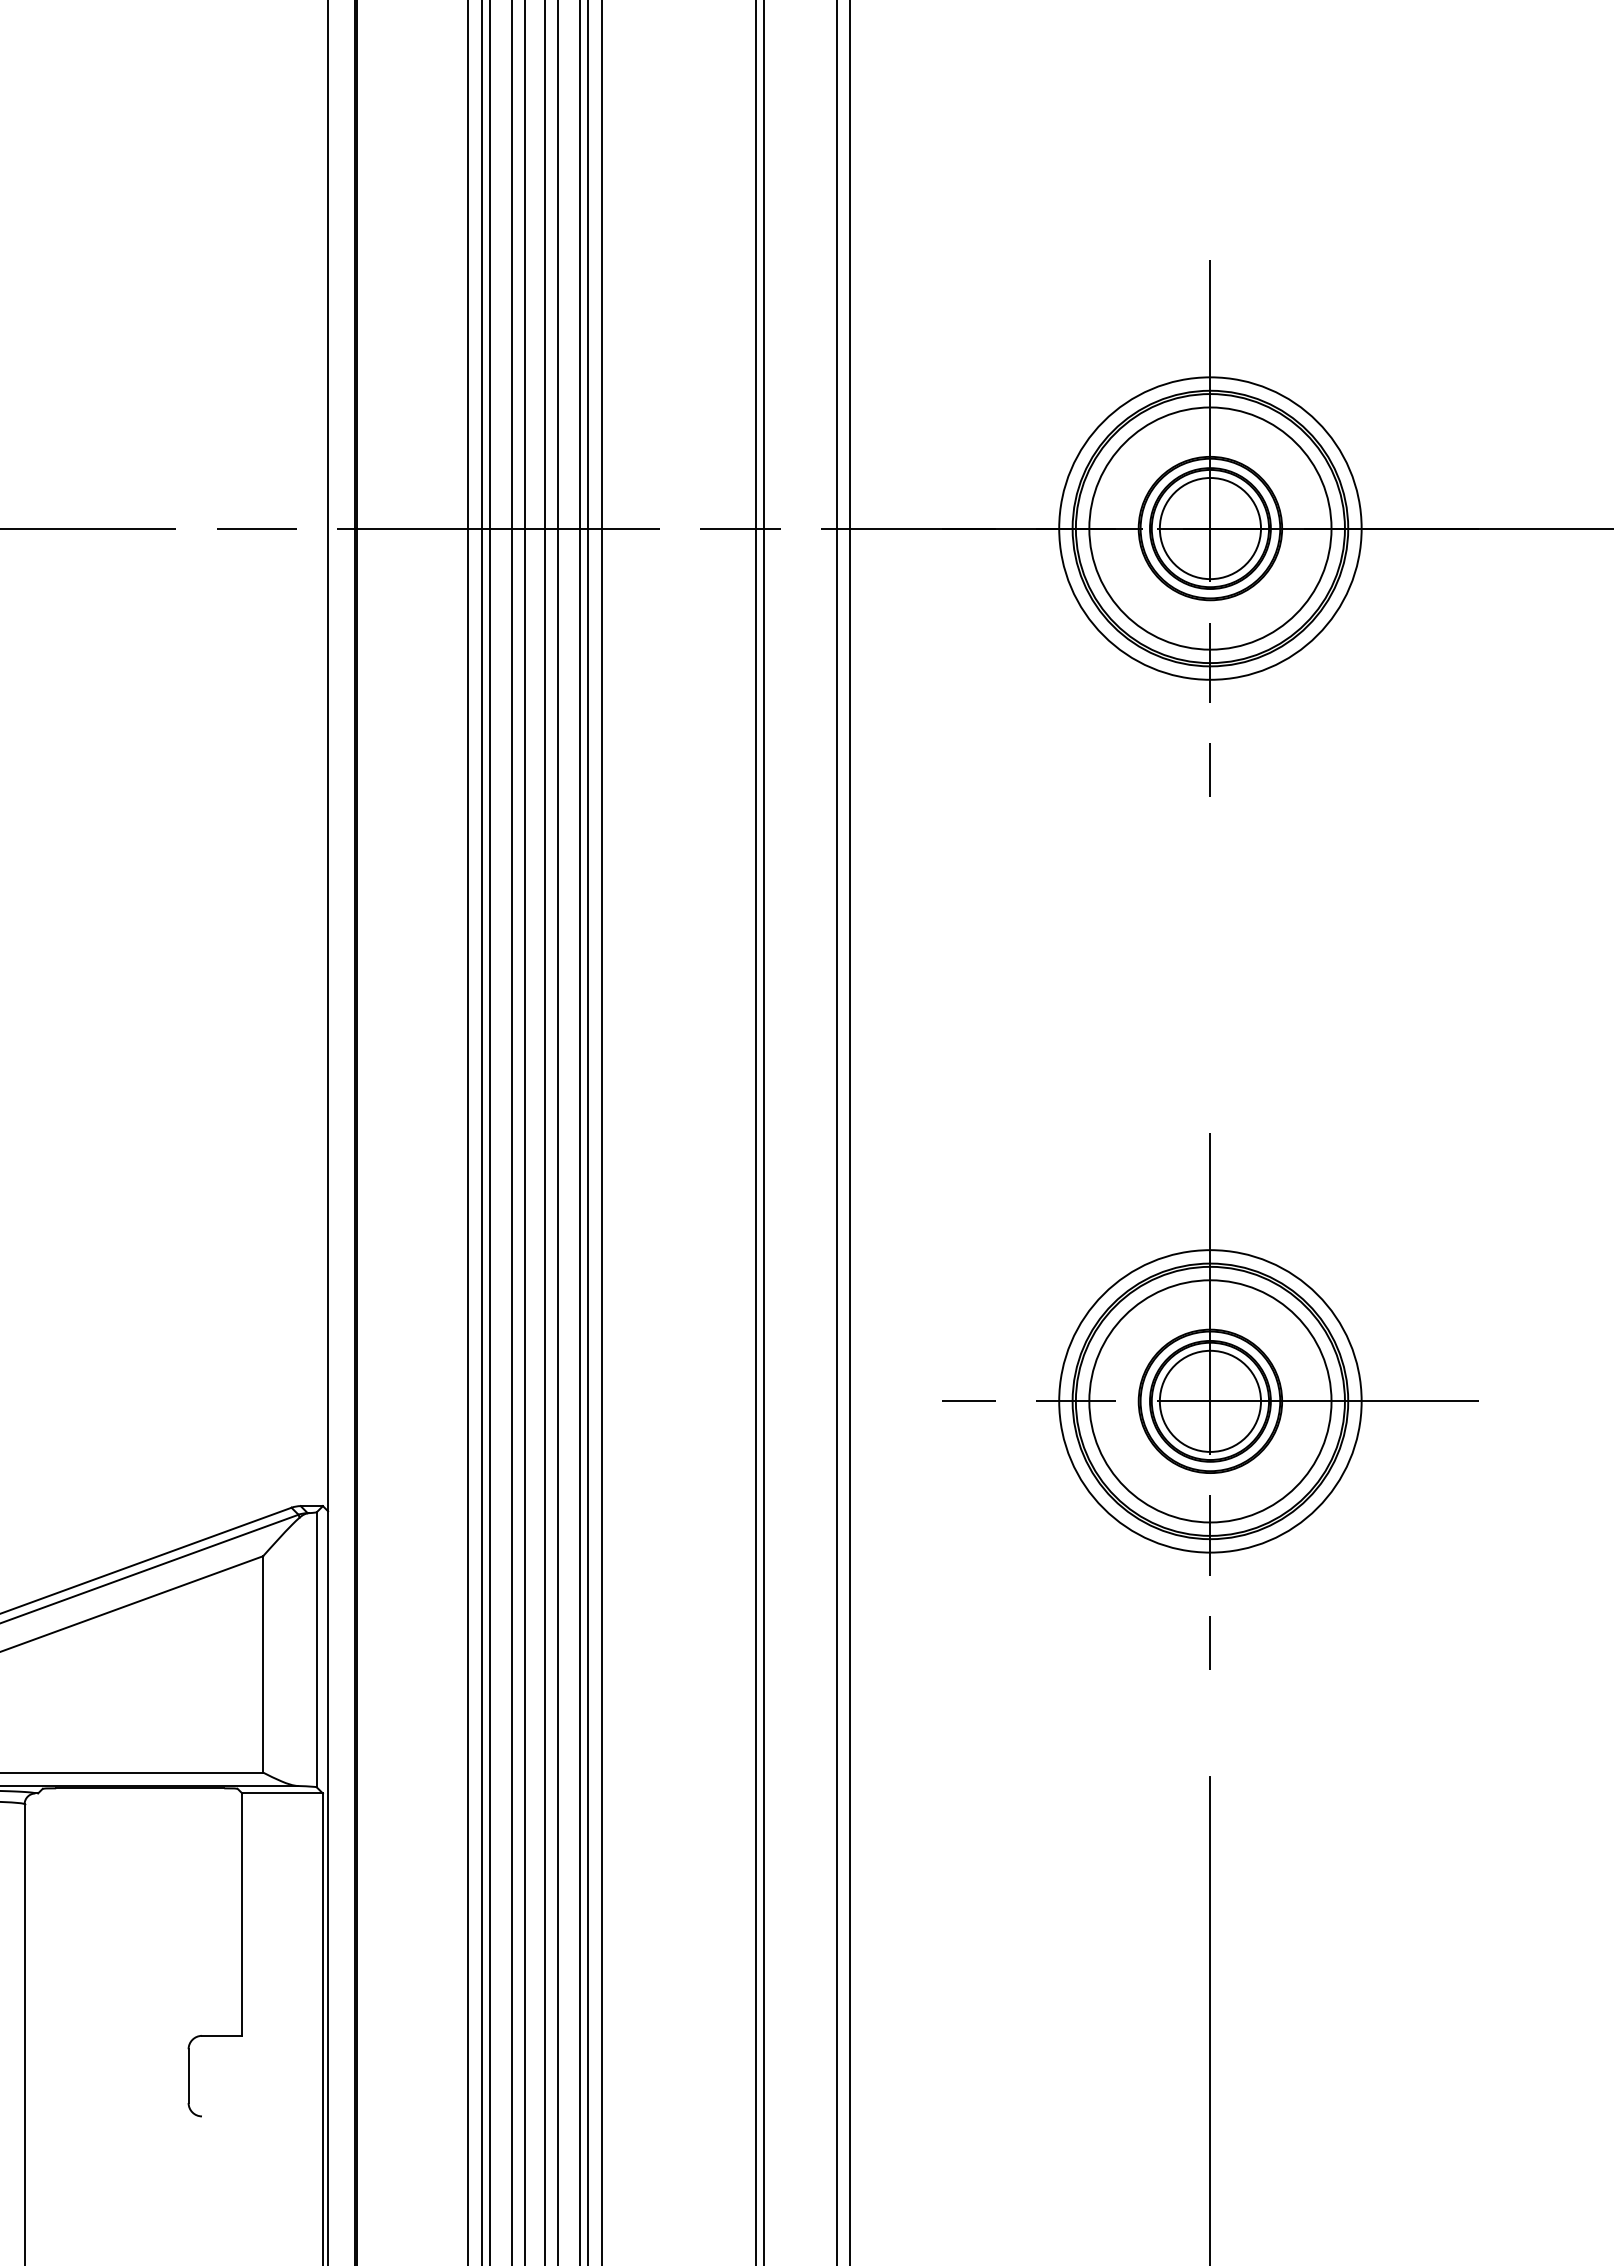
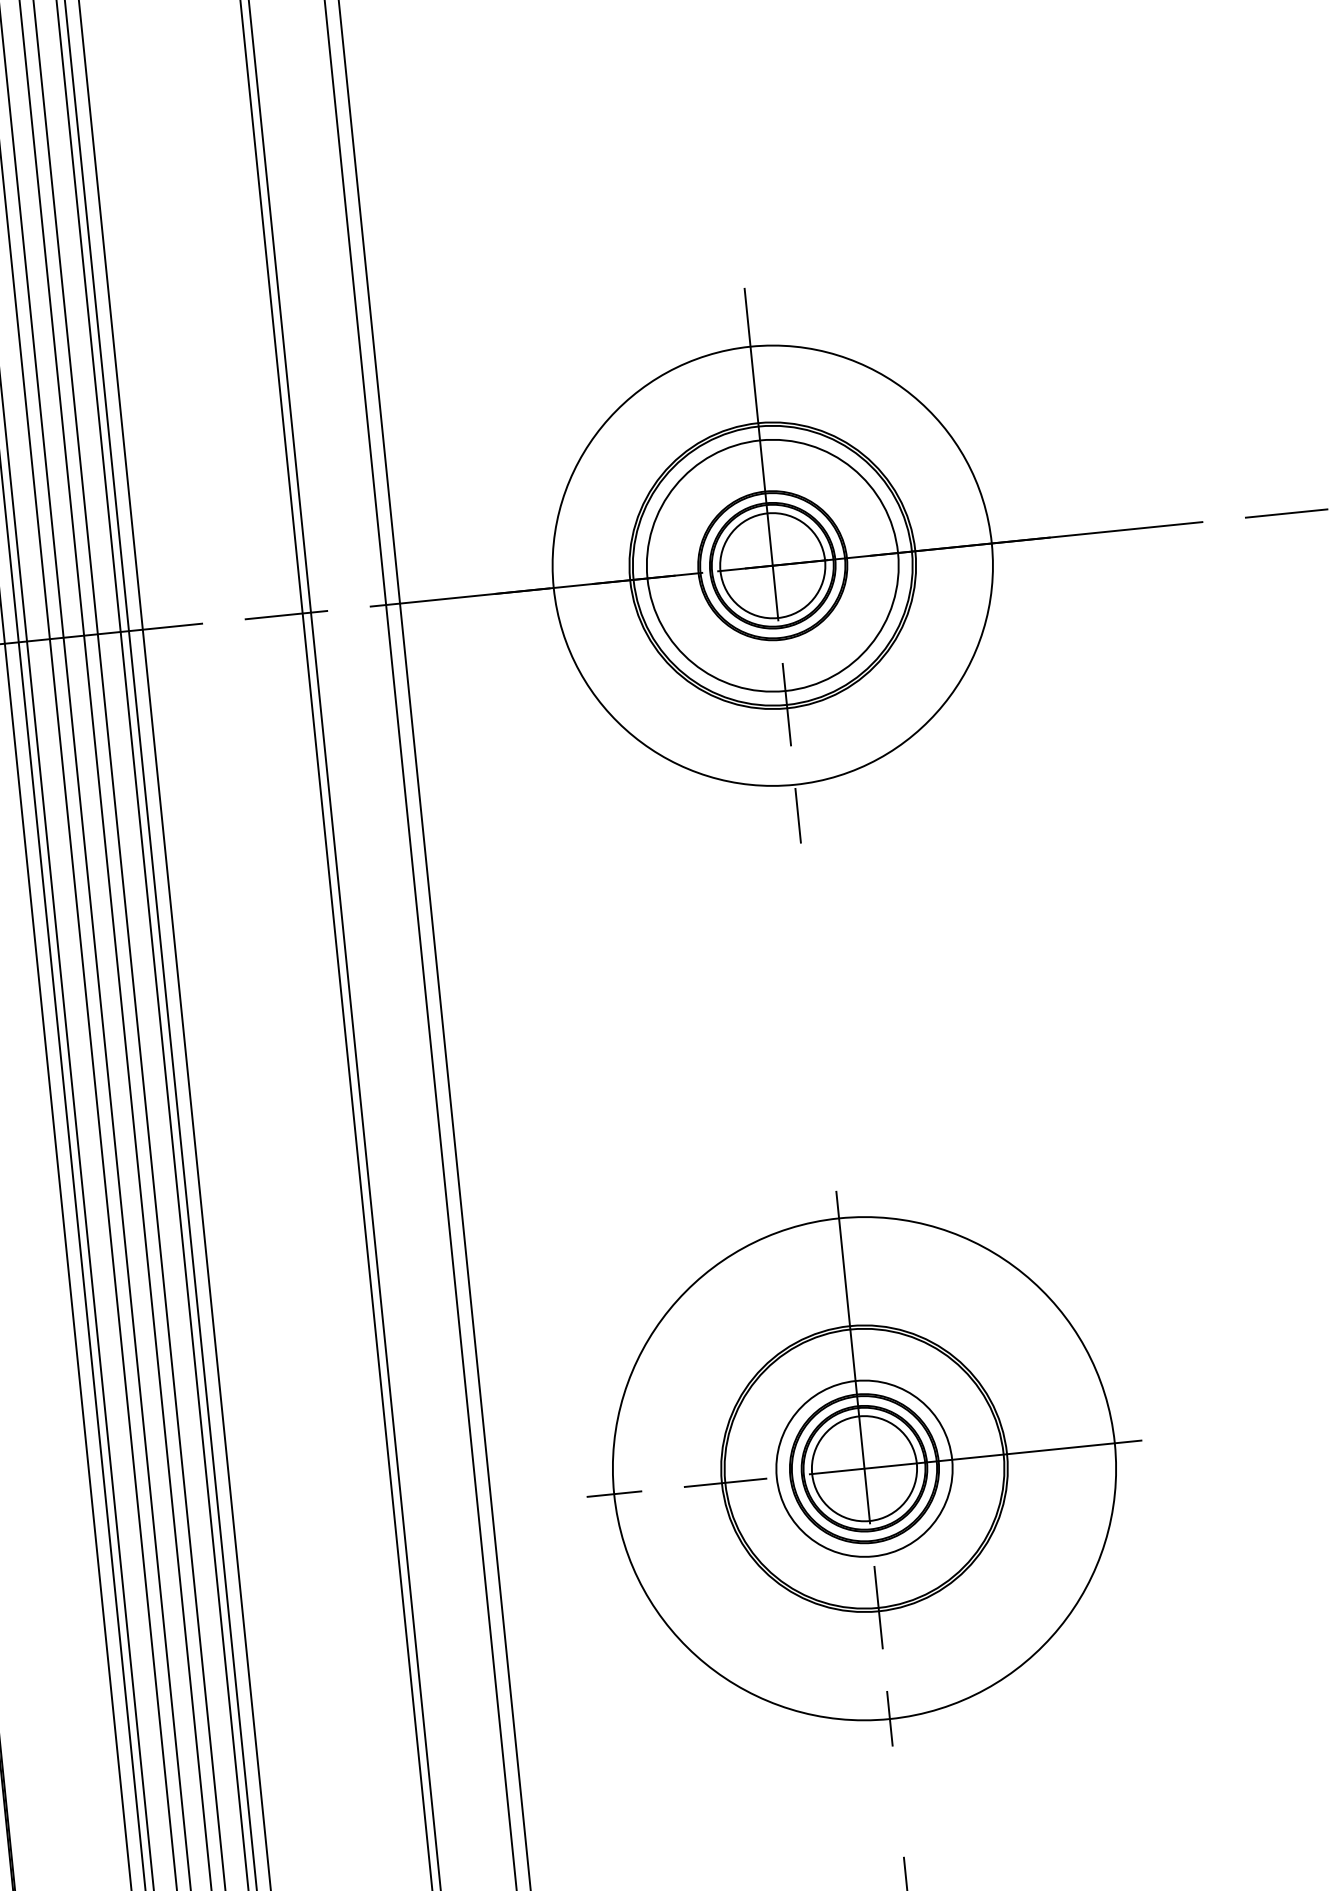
circle: (1210, 528) -> (772, 565), size x1.4
circle: (1210, 1401) -> (864, 1468), size x0.7
circle: (1210, 1401) -> (864, 1468), size x1.6

